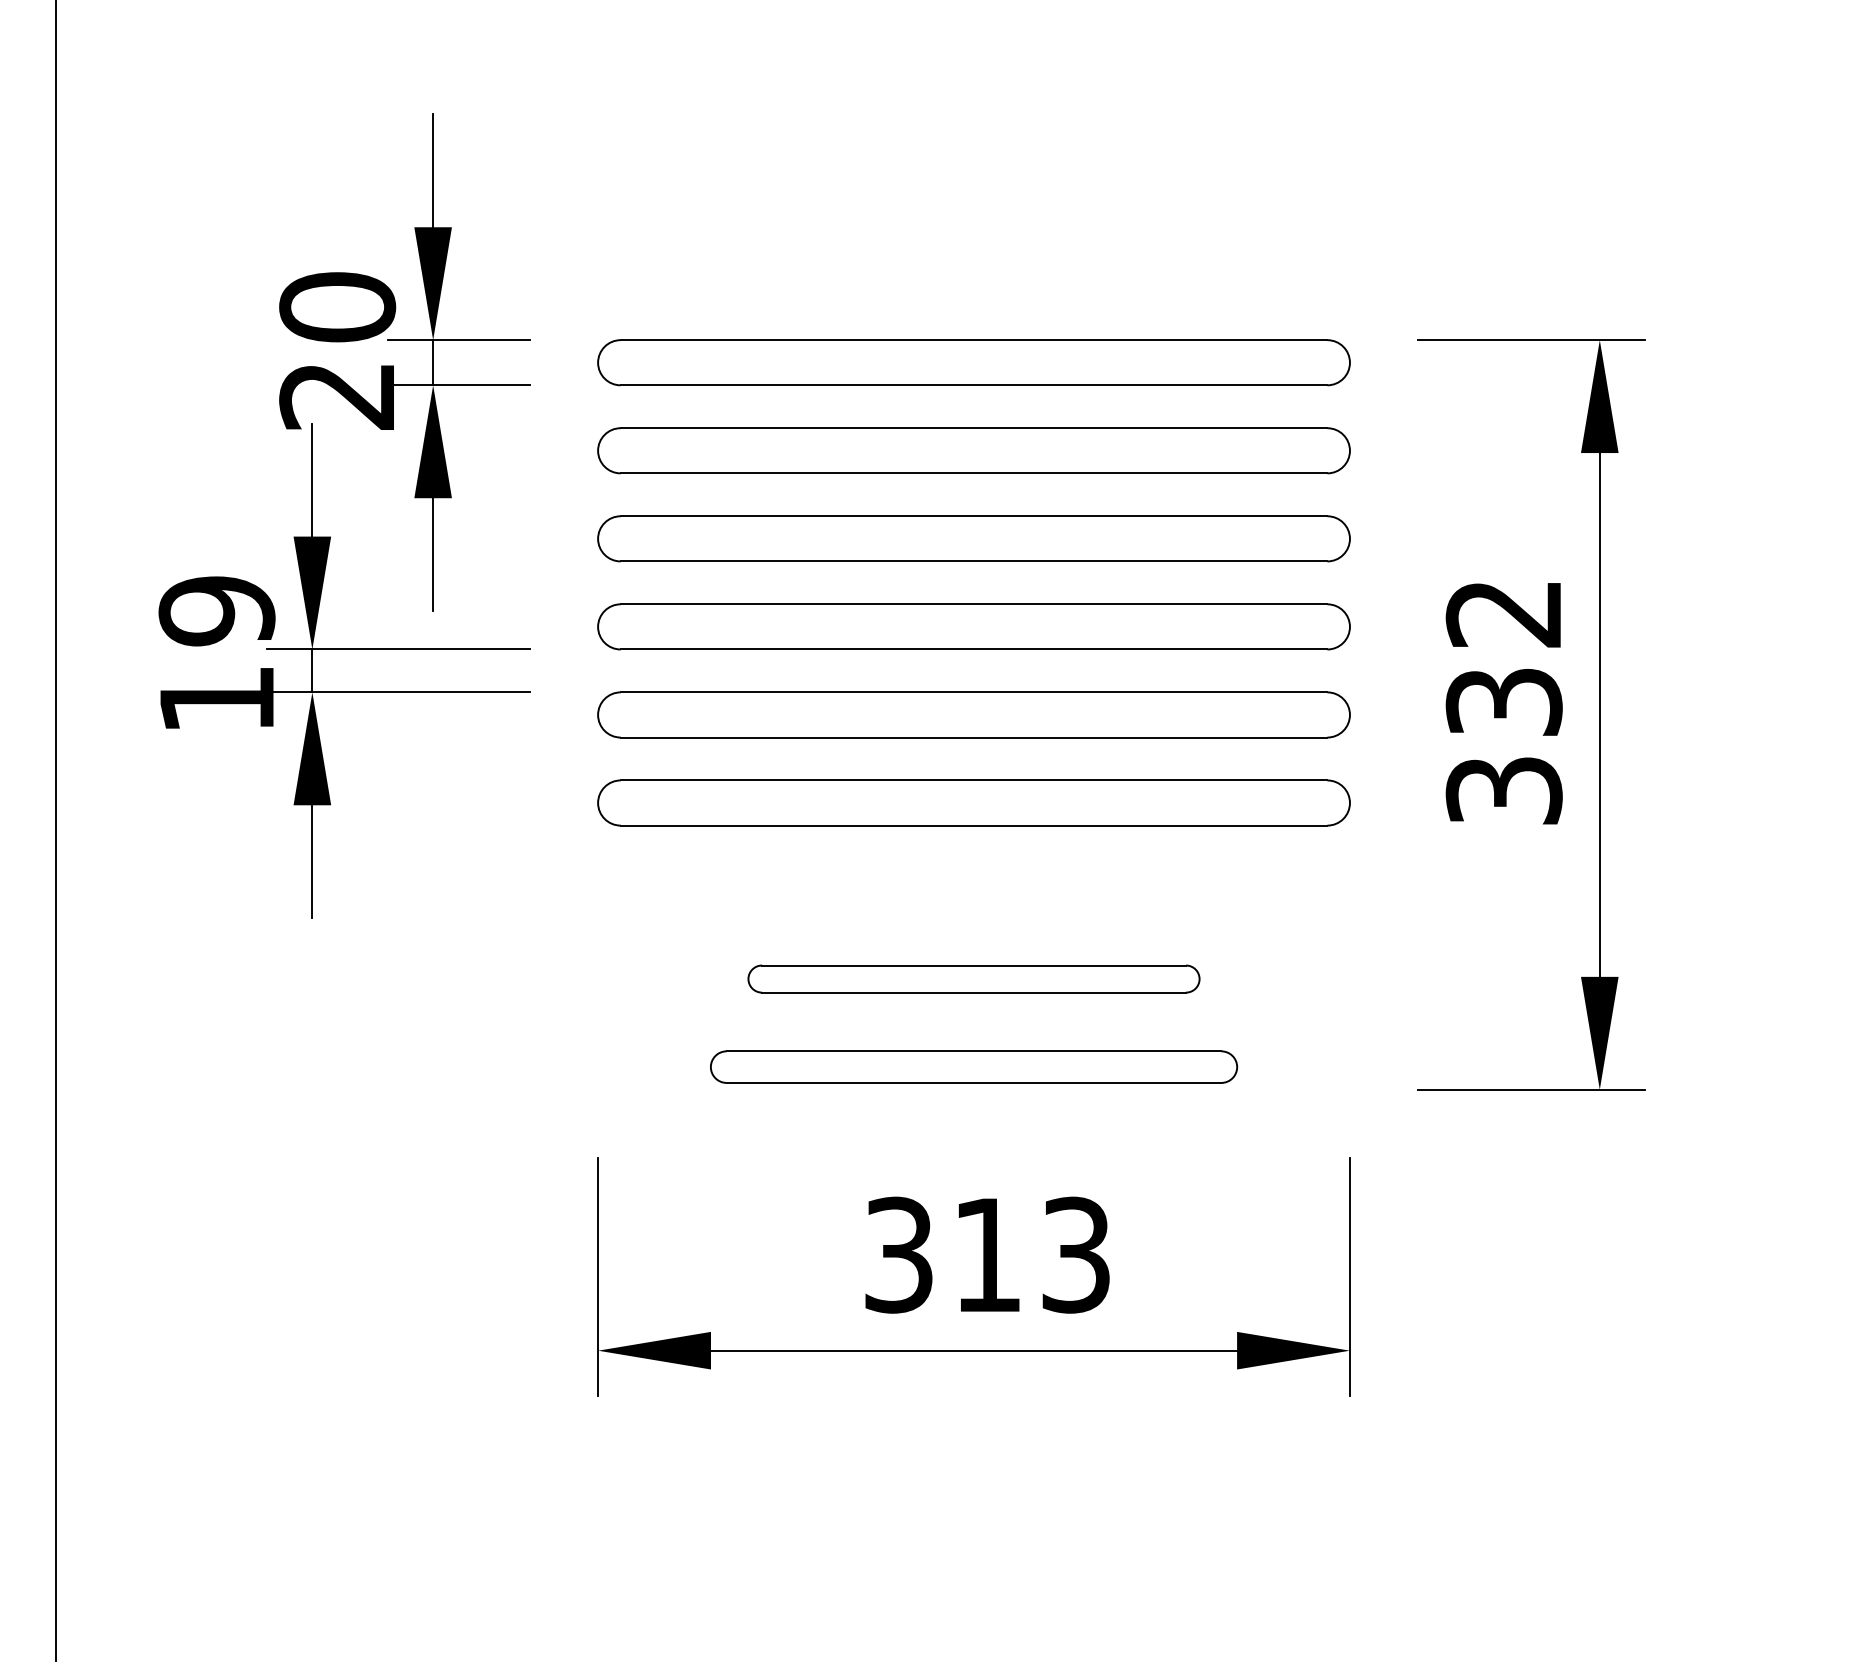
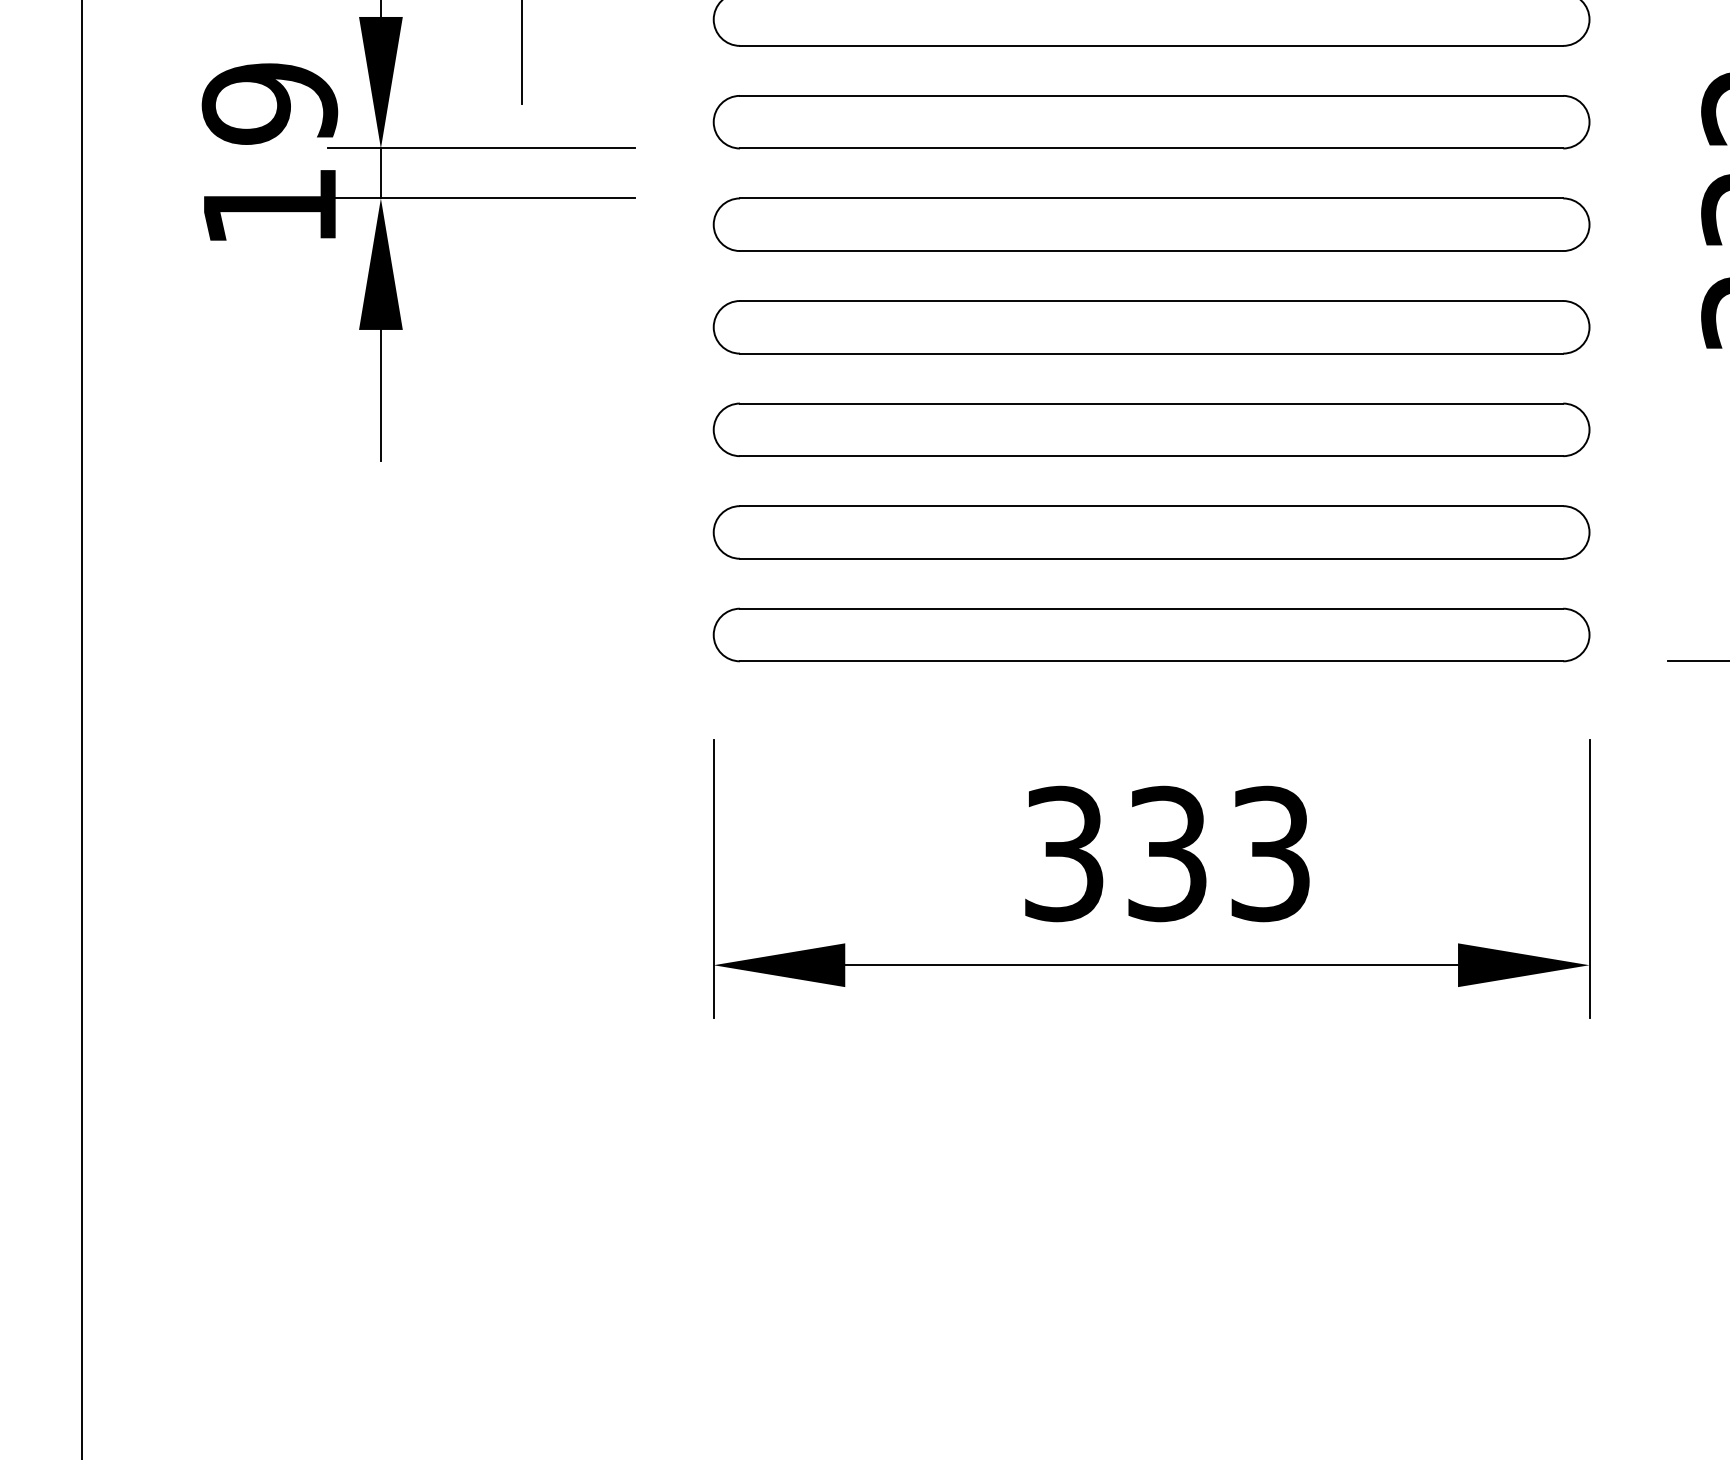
part: (973, 890) -> (1151, 429), added
part: (973, 978) -> (1151, 531), size x1.67
part: (973, 1066) -> (1151, 634), size x1.43
text: (987, 1254) -> (1167, 853), 313 -> 333

